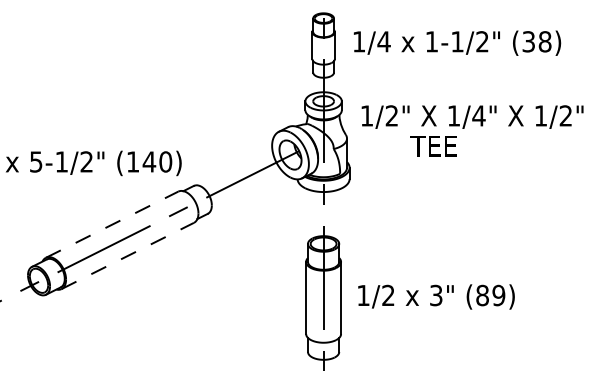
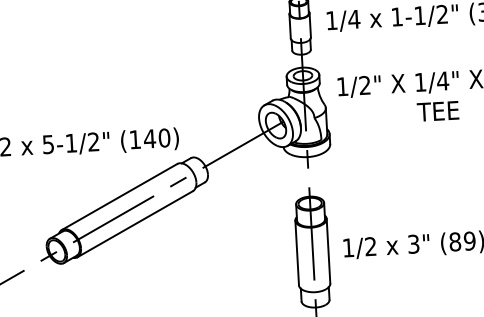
text: (433, 146) -> (437, 111), moved
line: (112, 224) -> (119, 196), dashed -> solid
line: (127, 255) -> (134, 223), dashed -> solid

